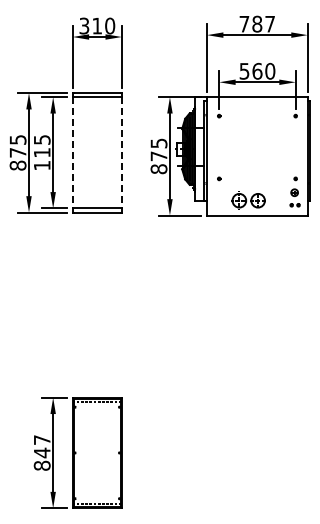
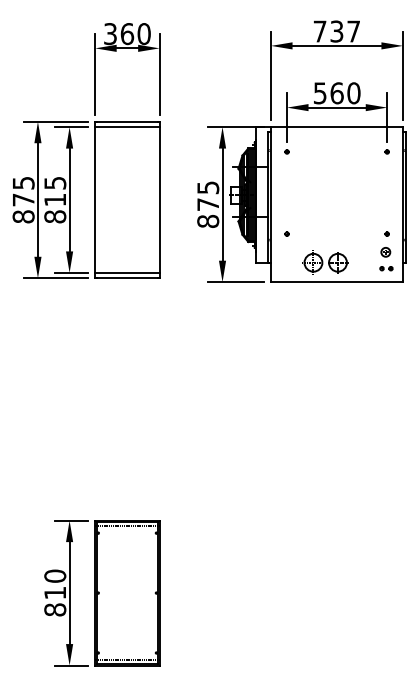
text: (257, 23) -> (337, 30), 787 -> 737
text: (97, 25) -> (127, 33), 310 -> 360
line: (72, 152) -> (94, 199), dashed -> solid
line: (121, 152) -> (159, 199), dashed -> solid
text: (41, 165) -> (54, 216), 115 -> 815
text: (41, 446) -> (54, 584), 847 -> 810

